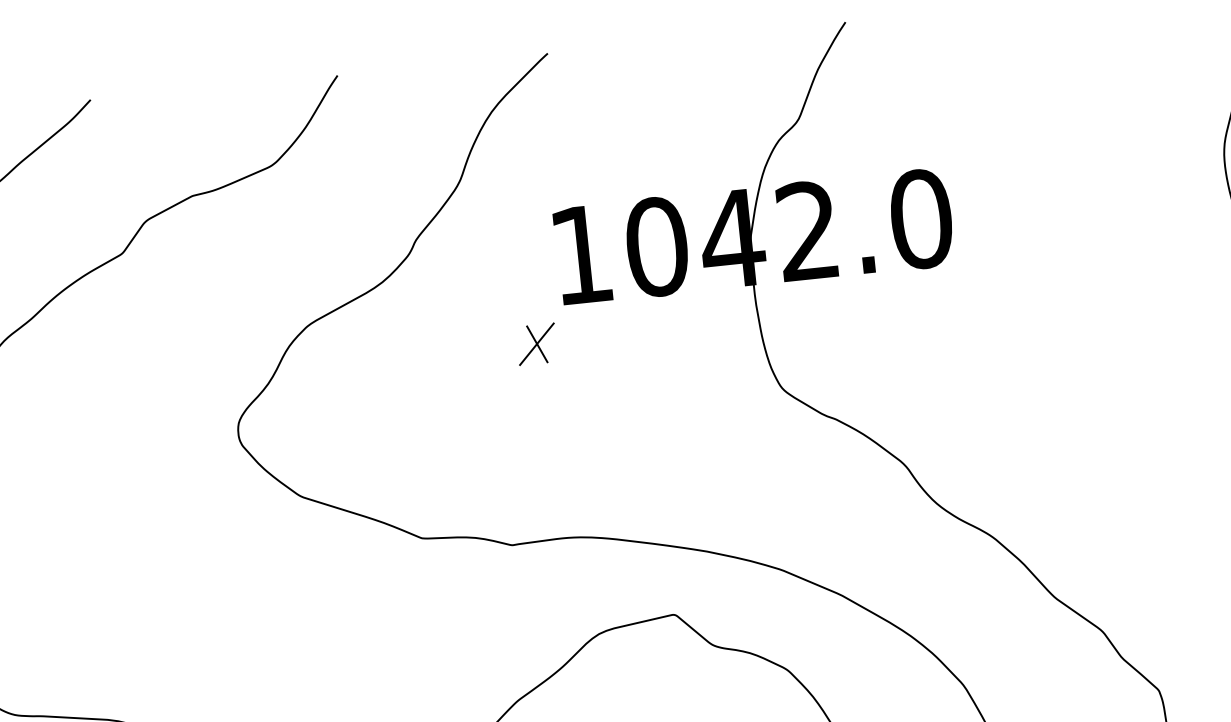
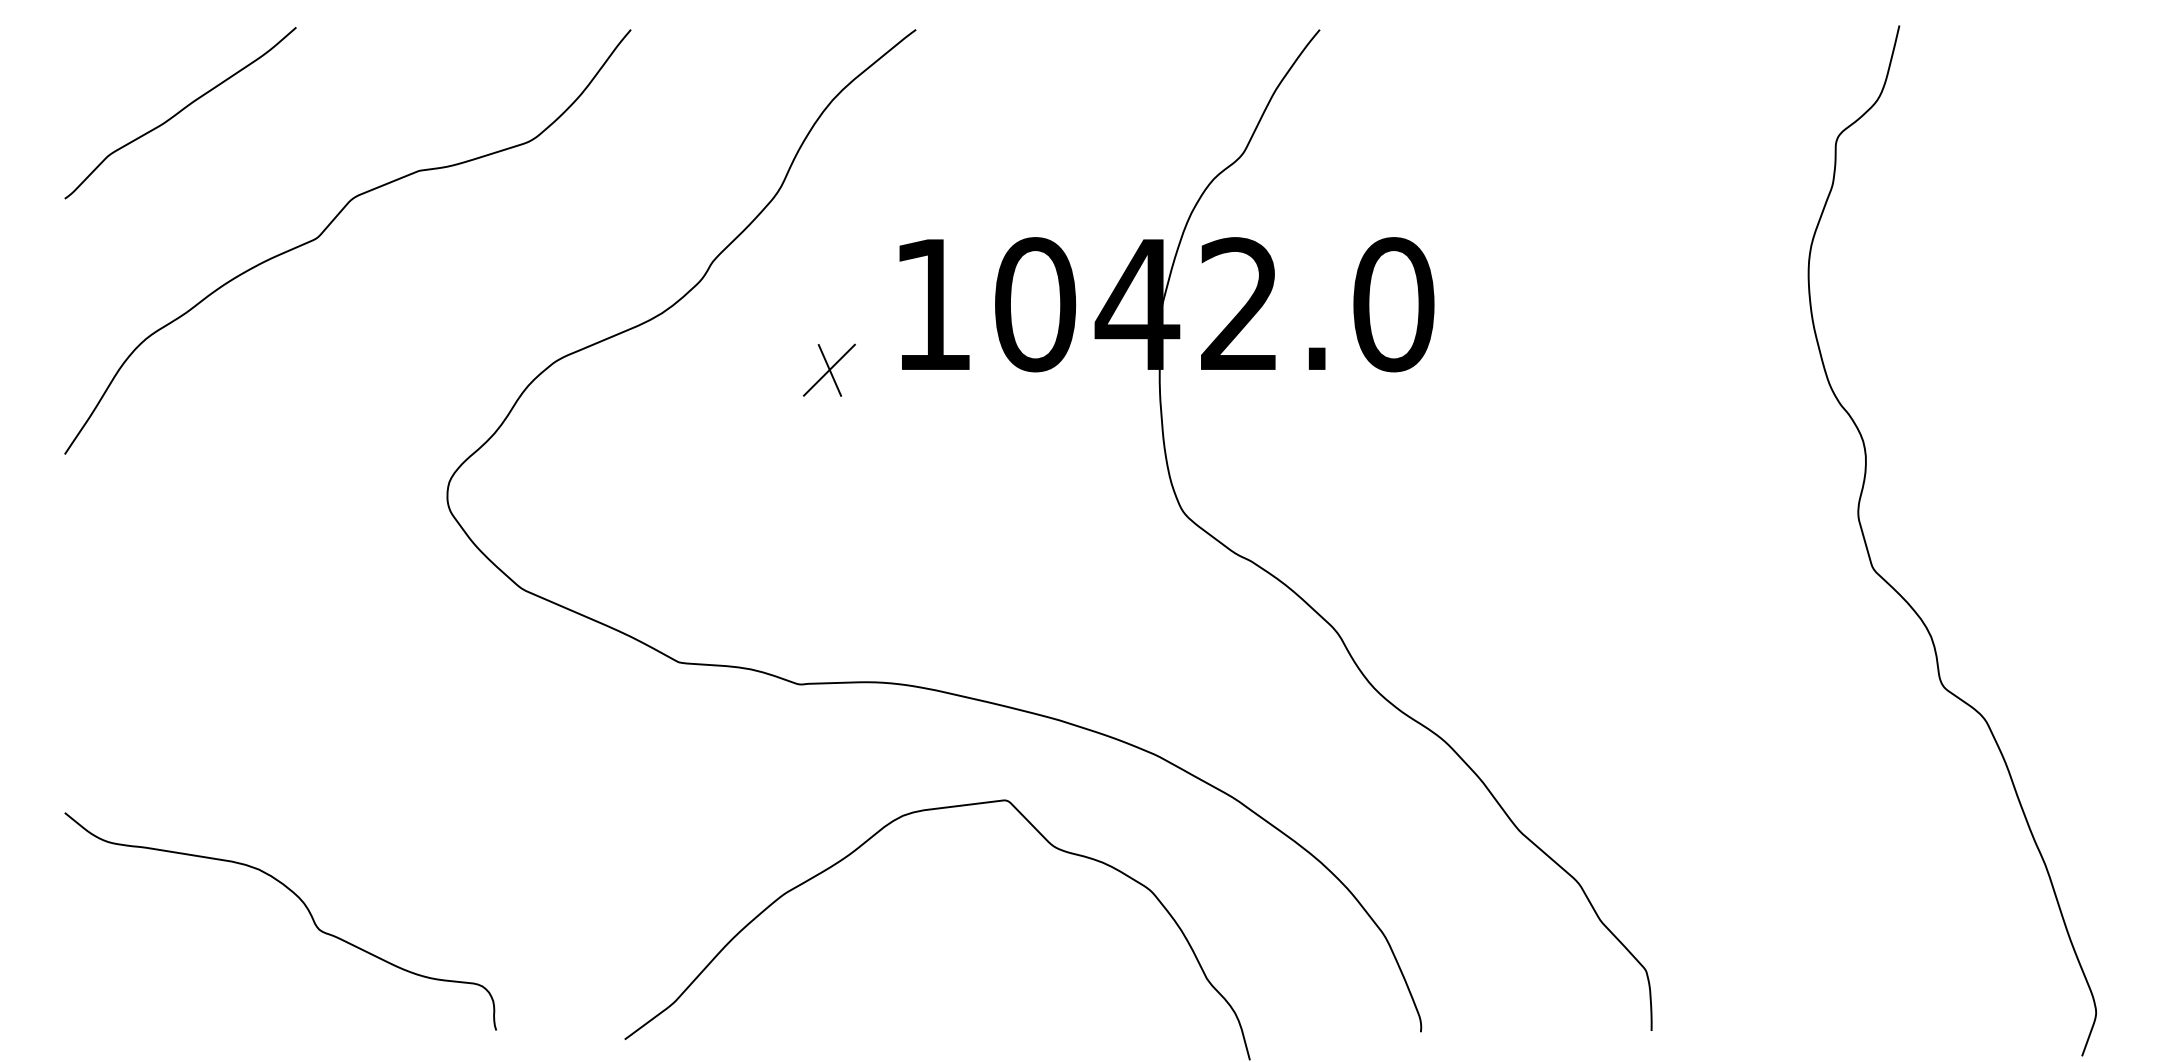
part: (536, 343) -> (828, 369), moved

